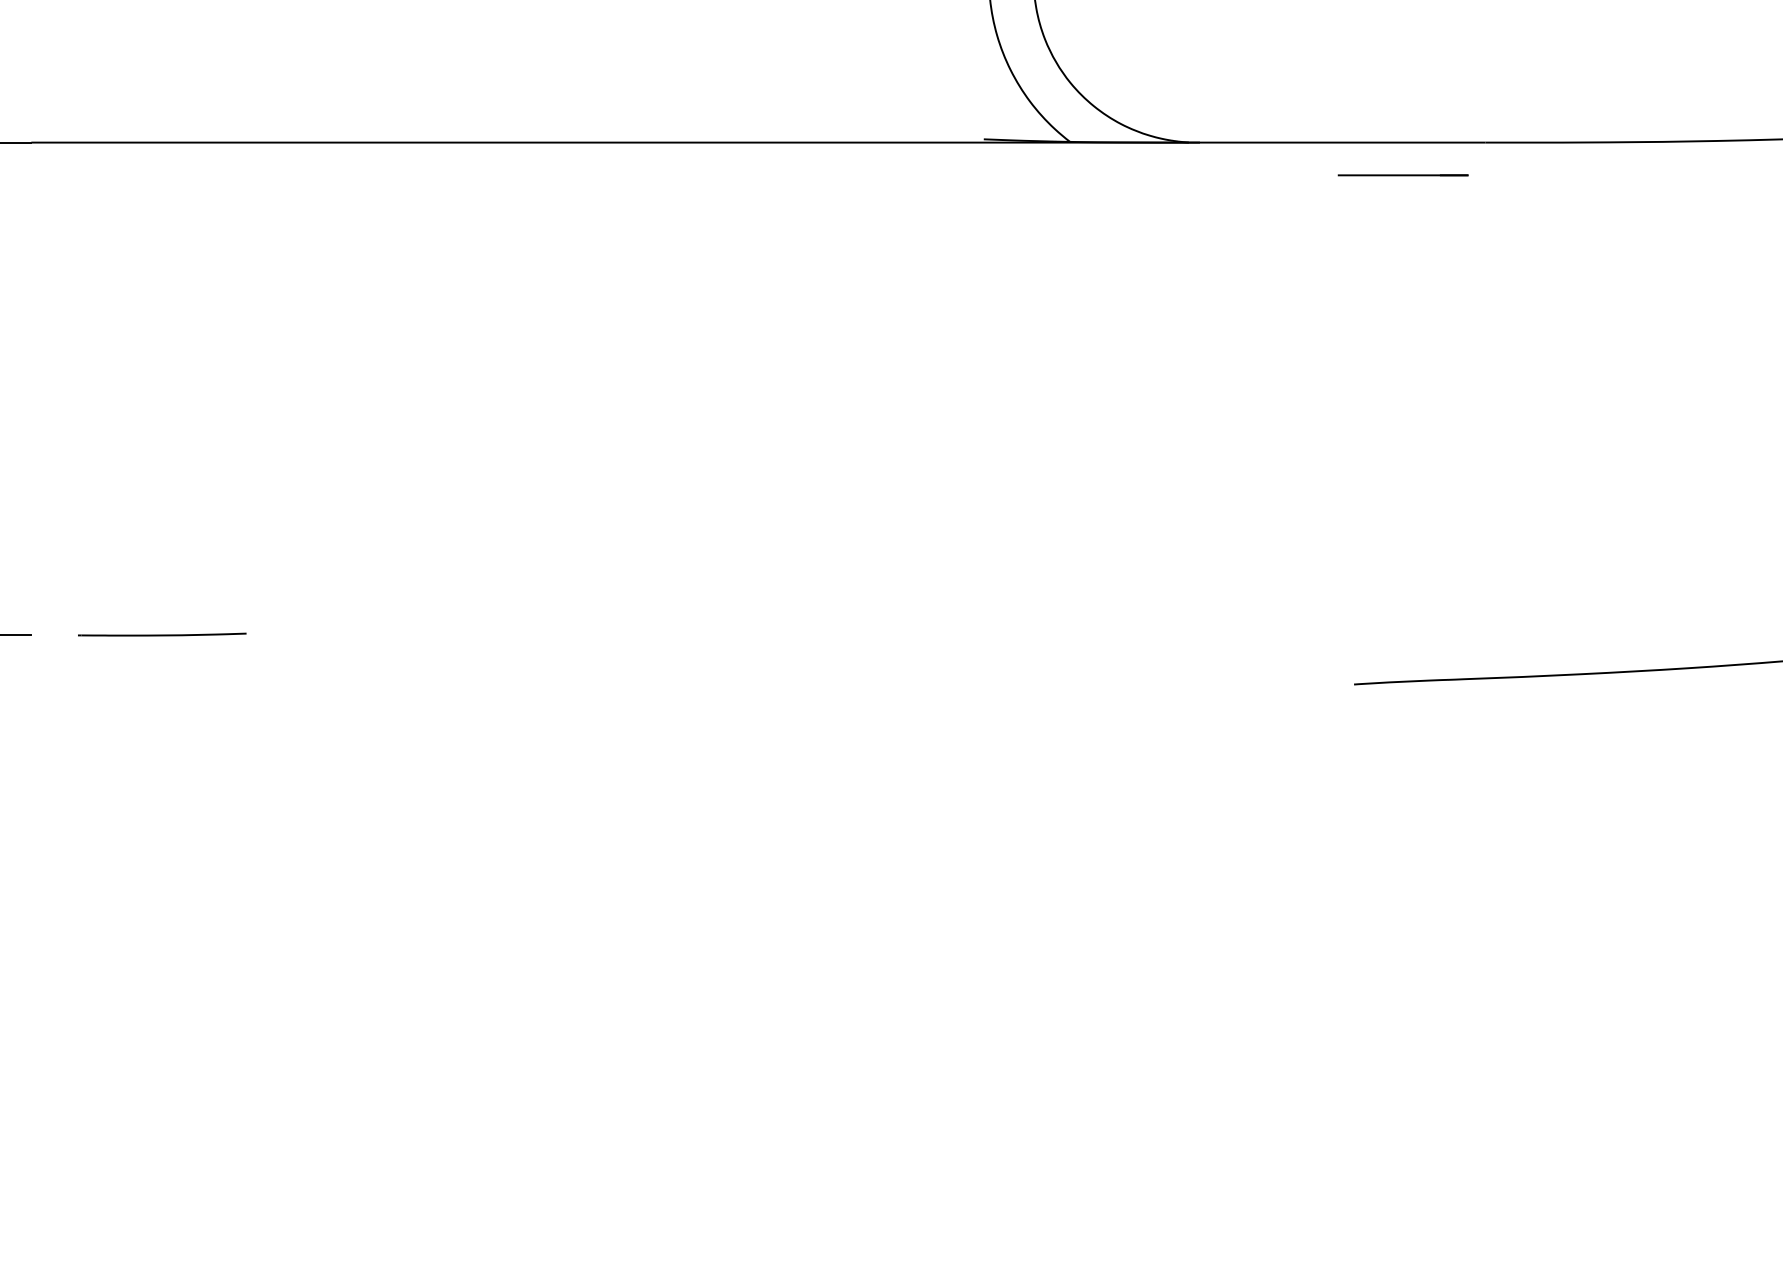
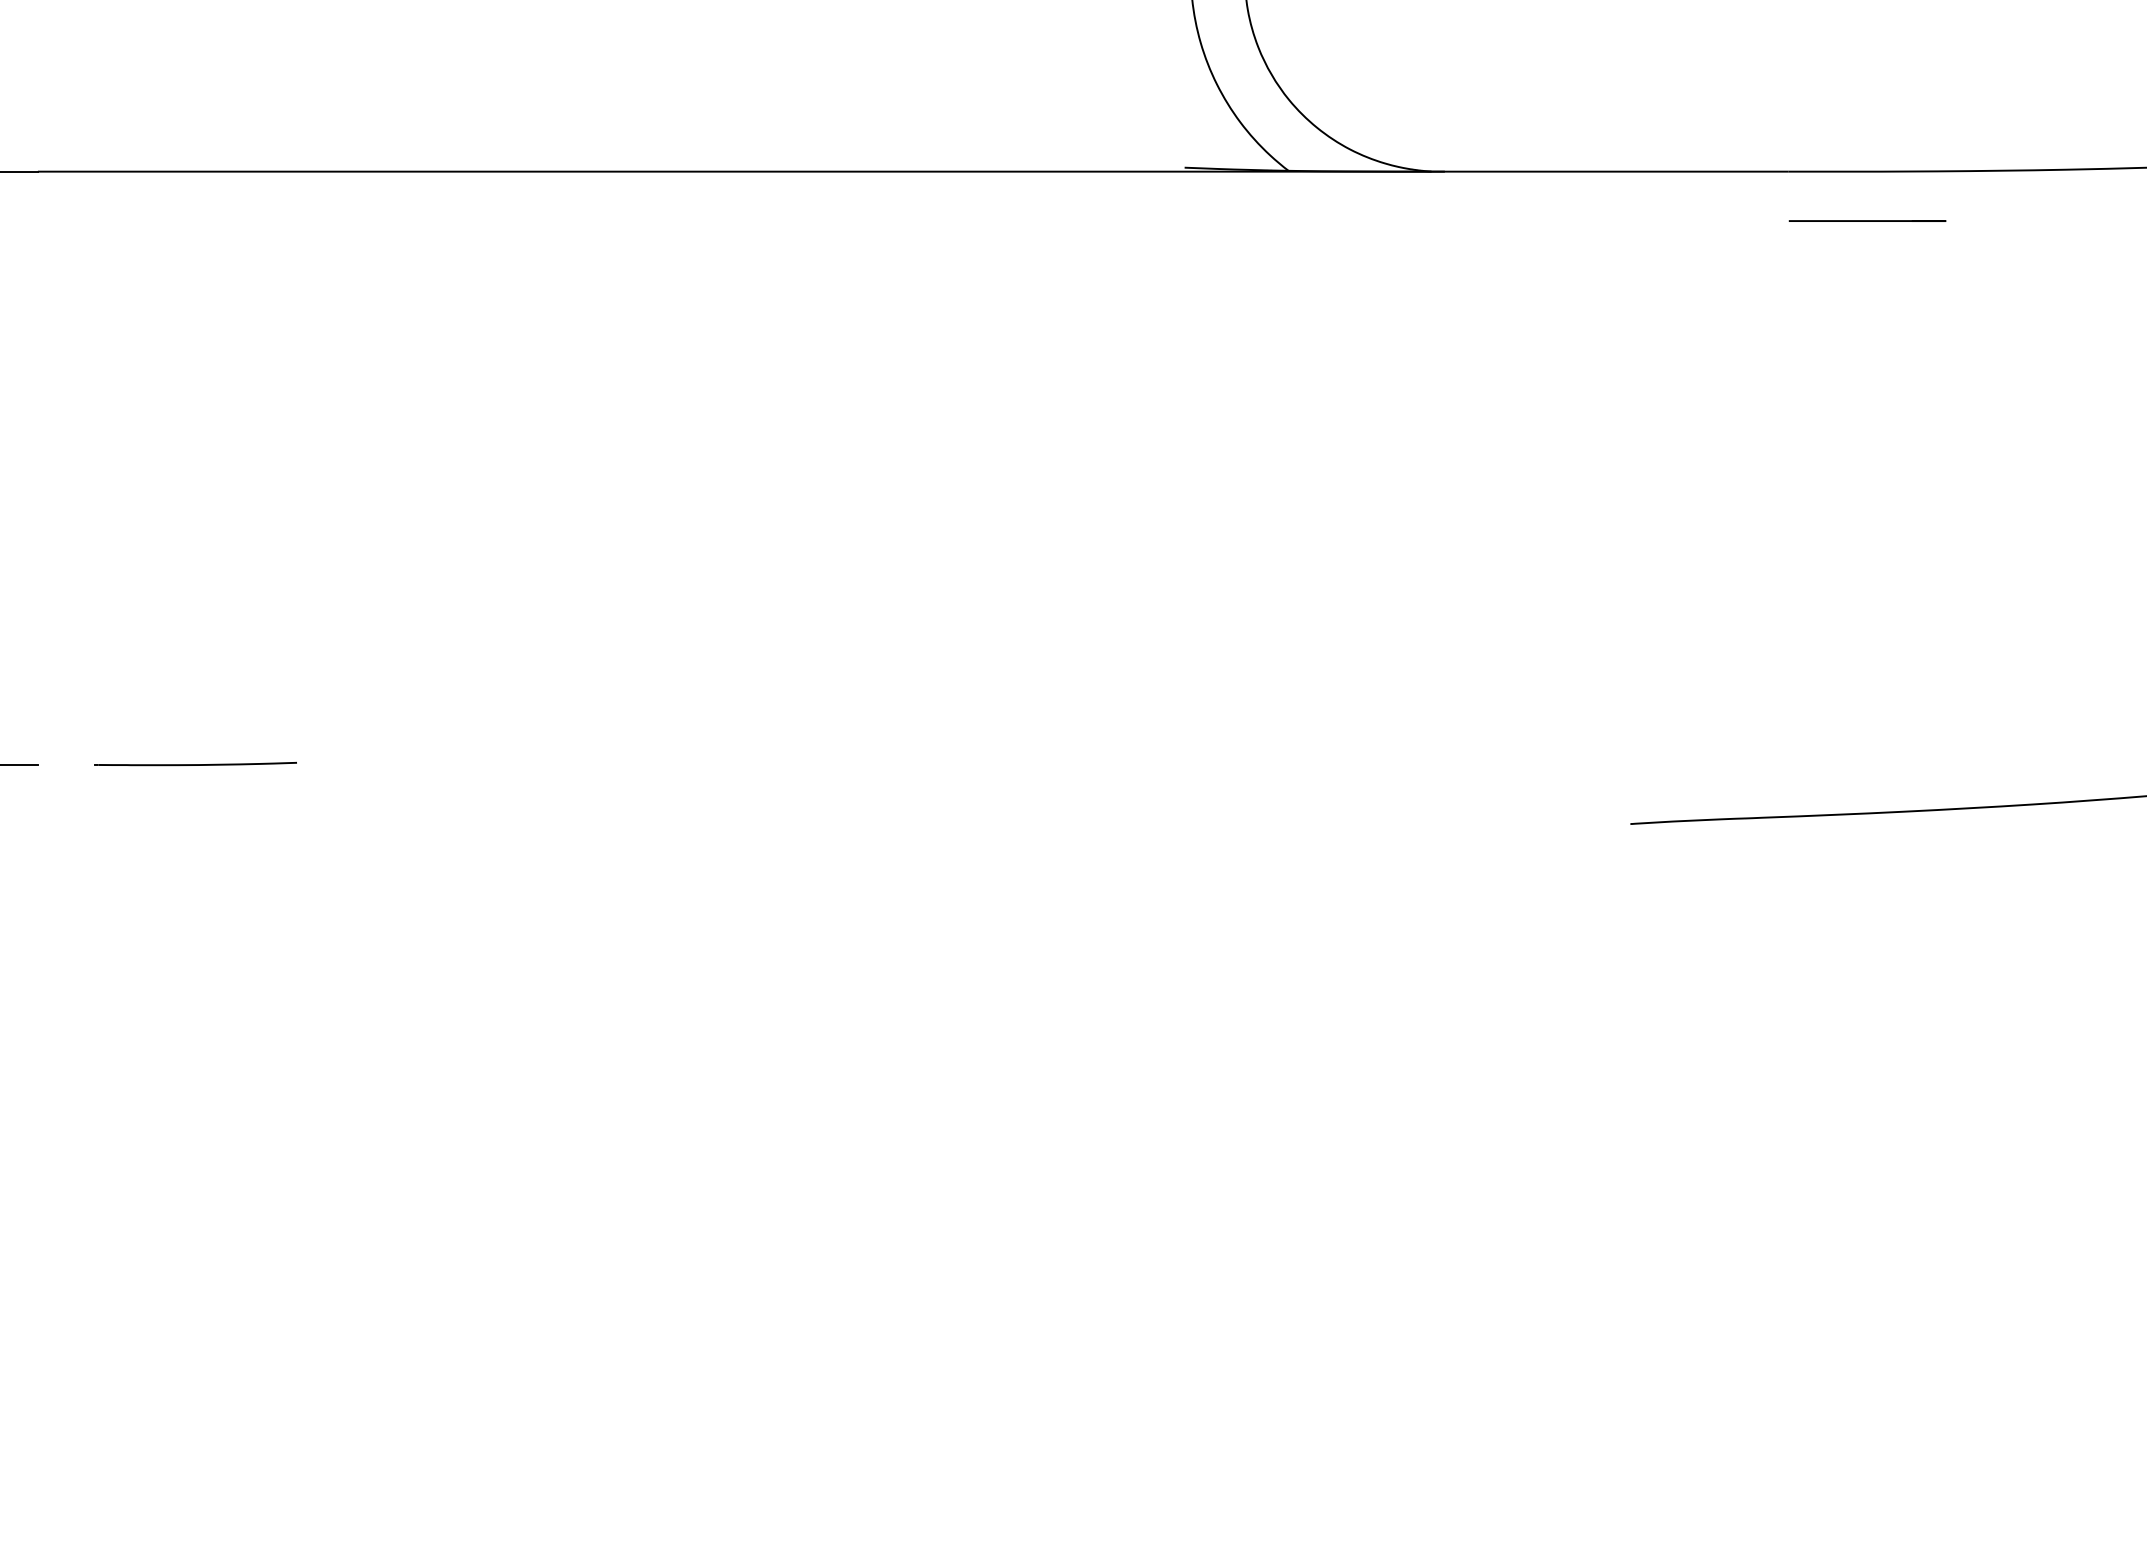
line: (1403, 174) -> (1867, 220), moved

